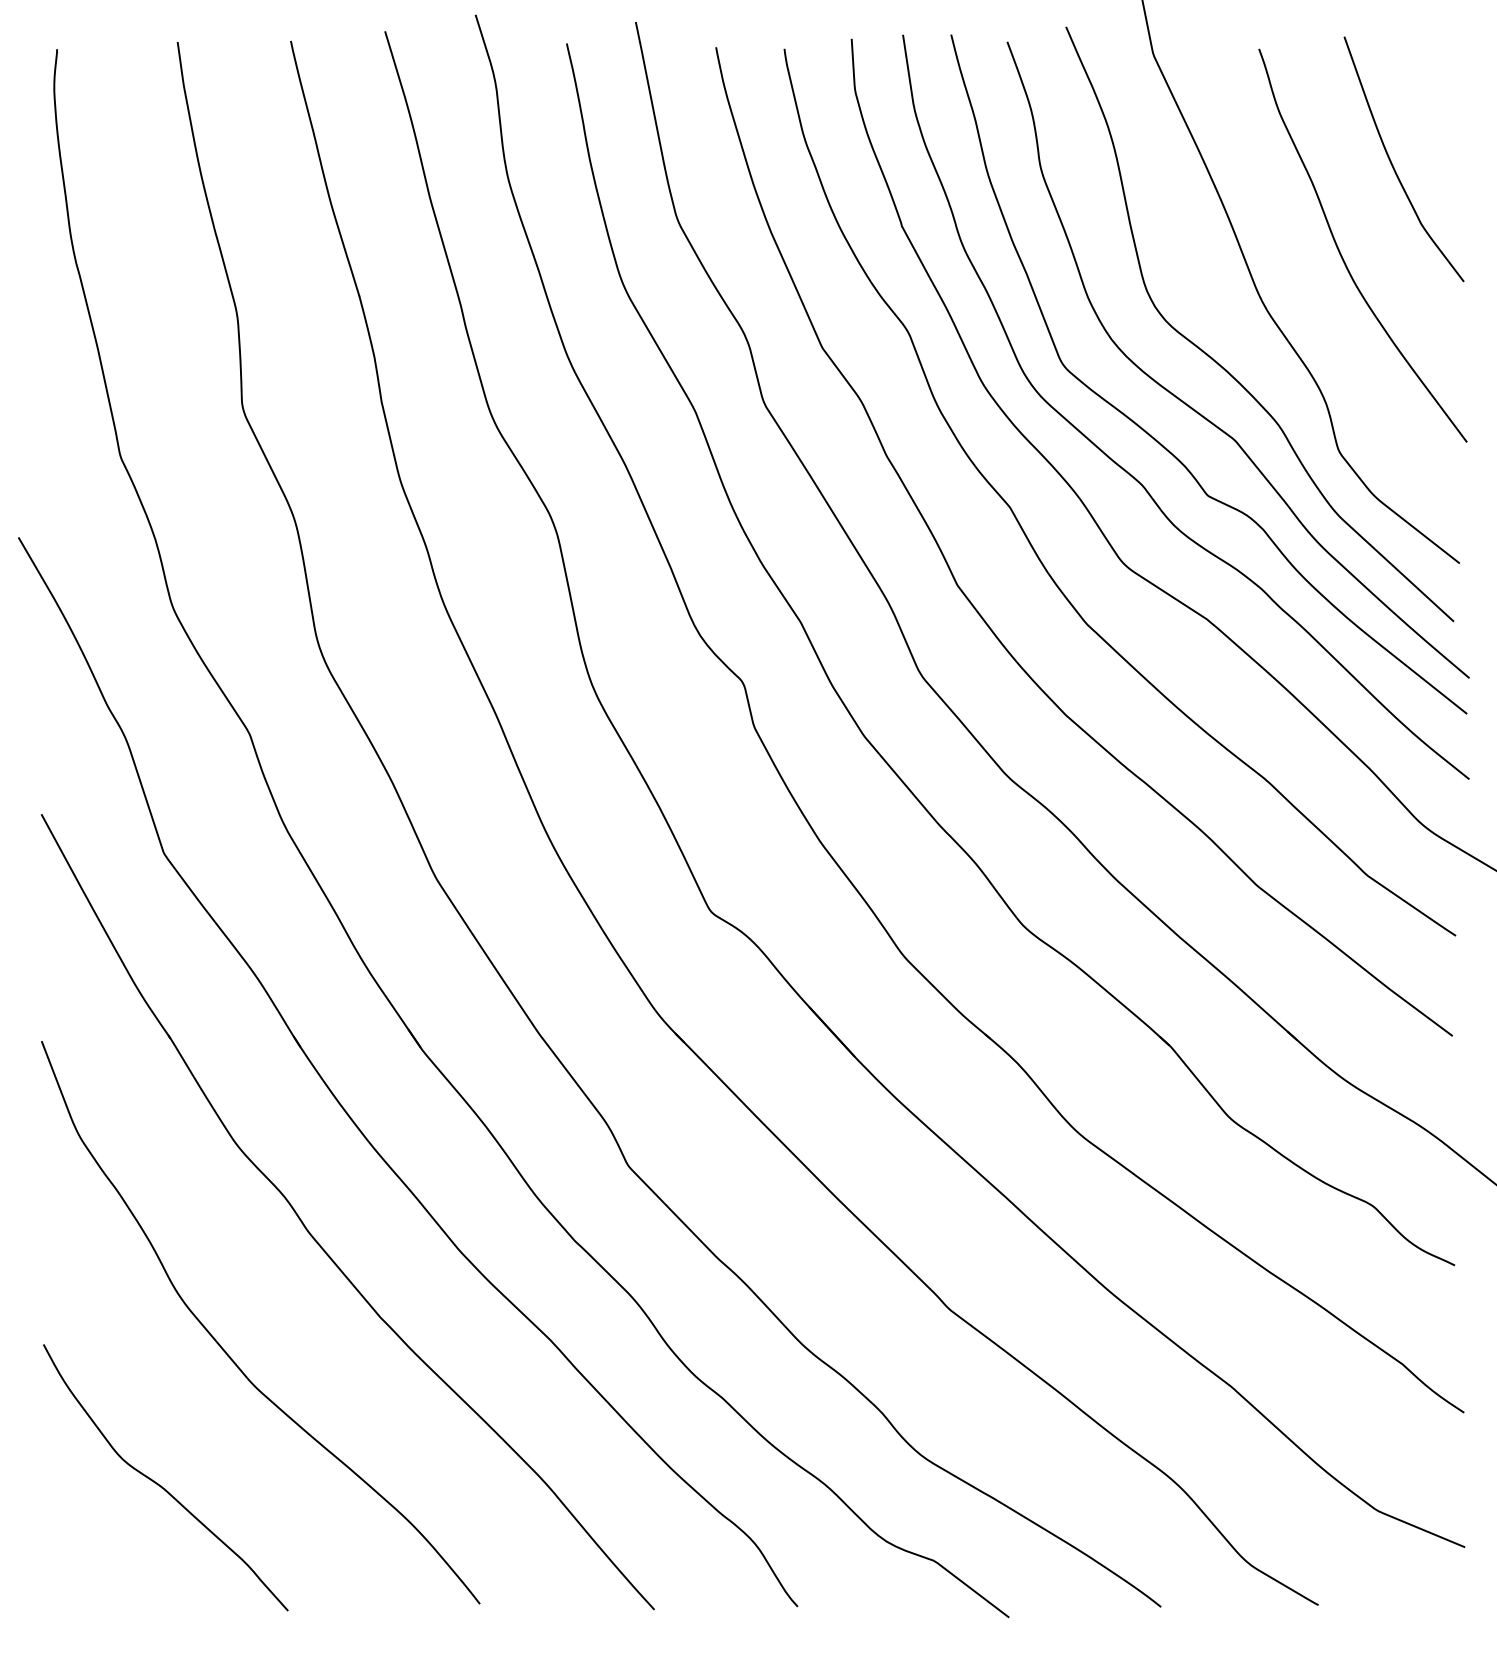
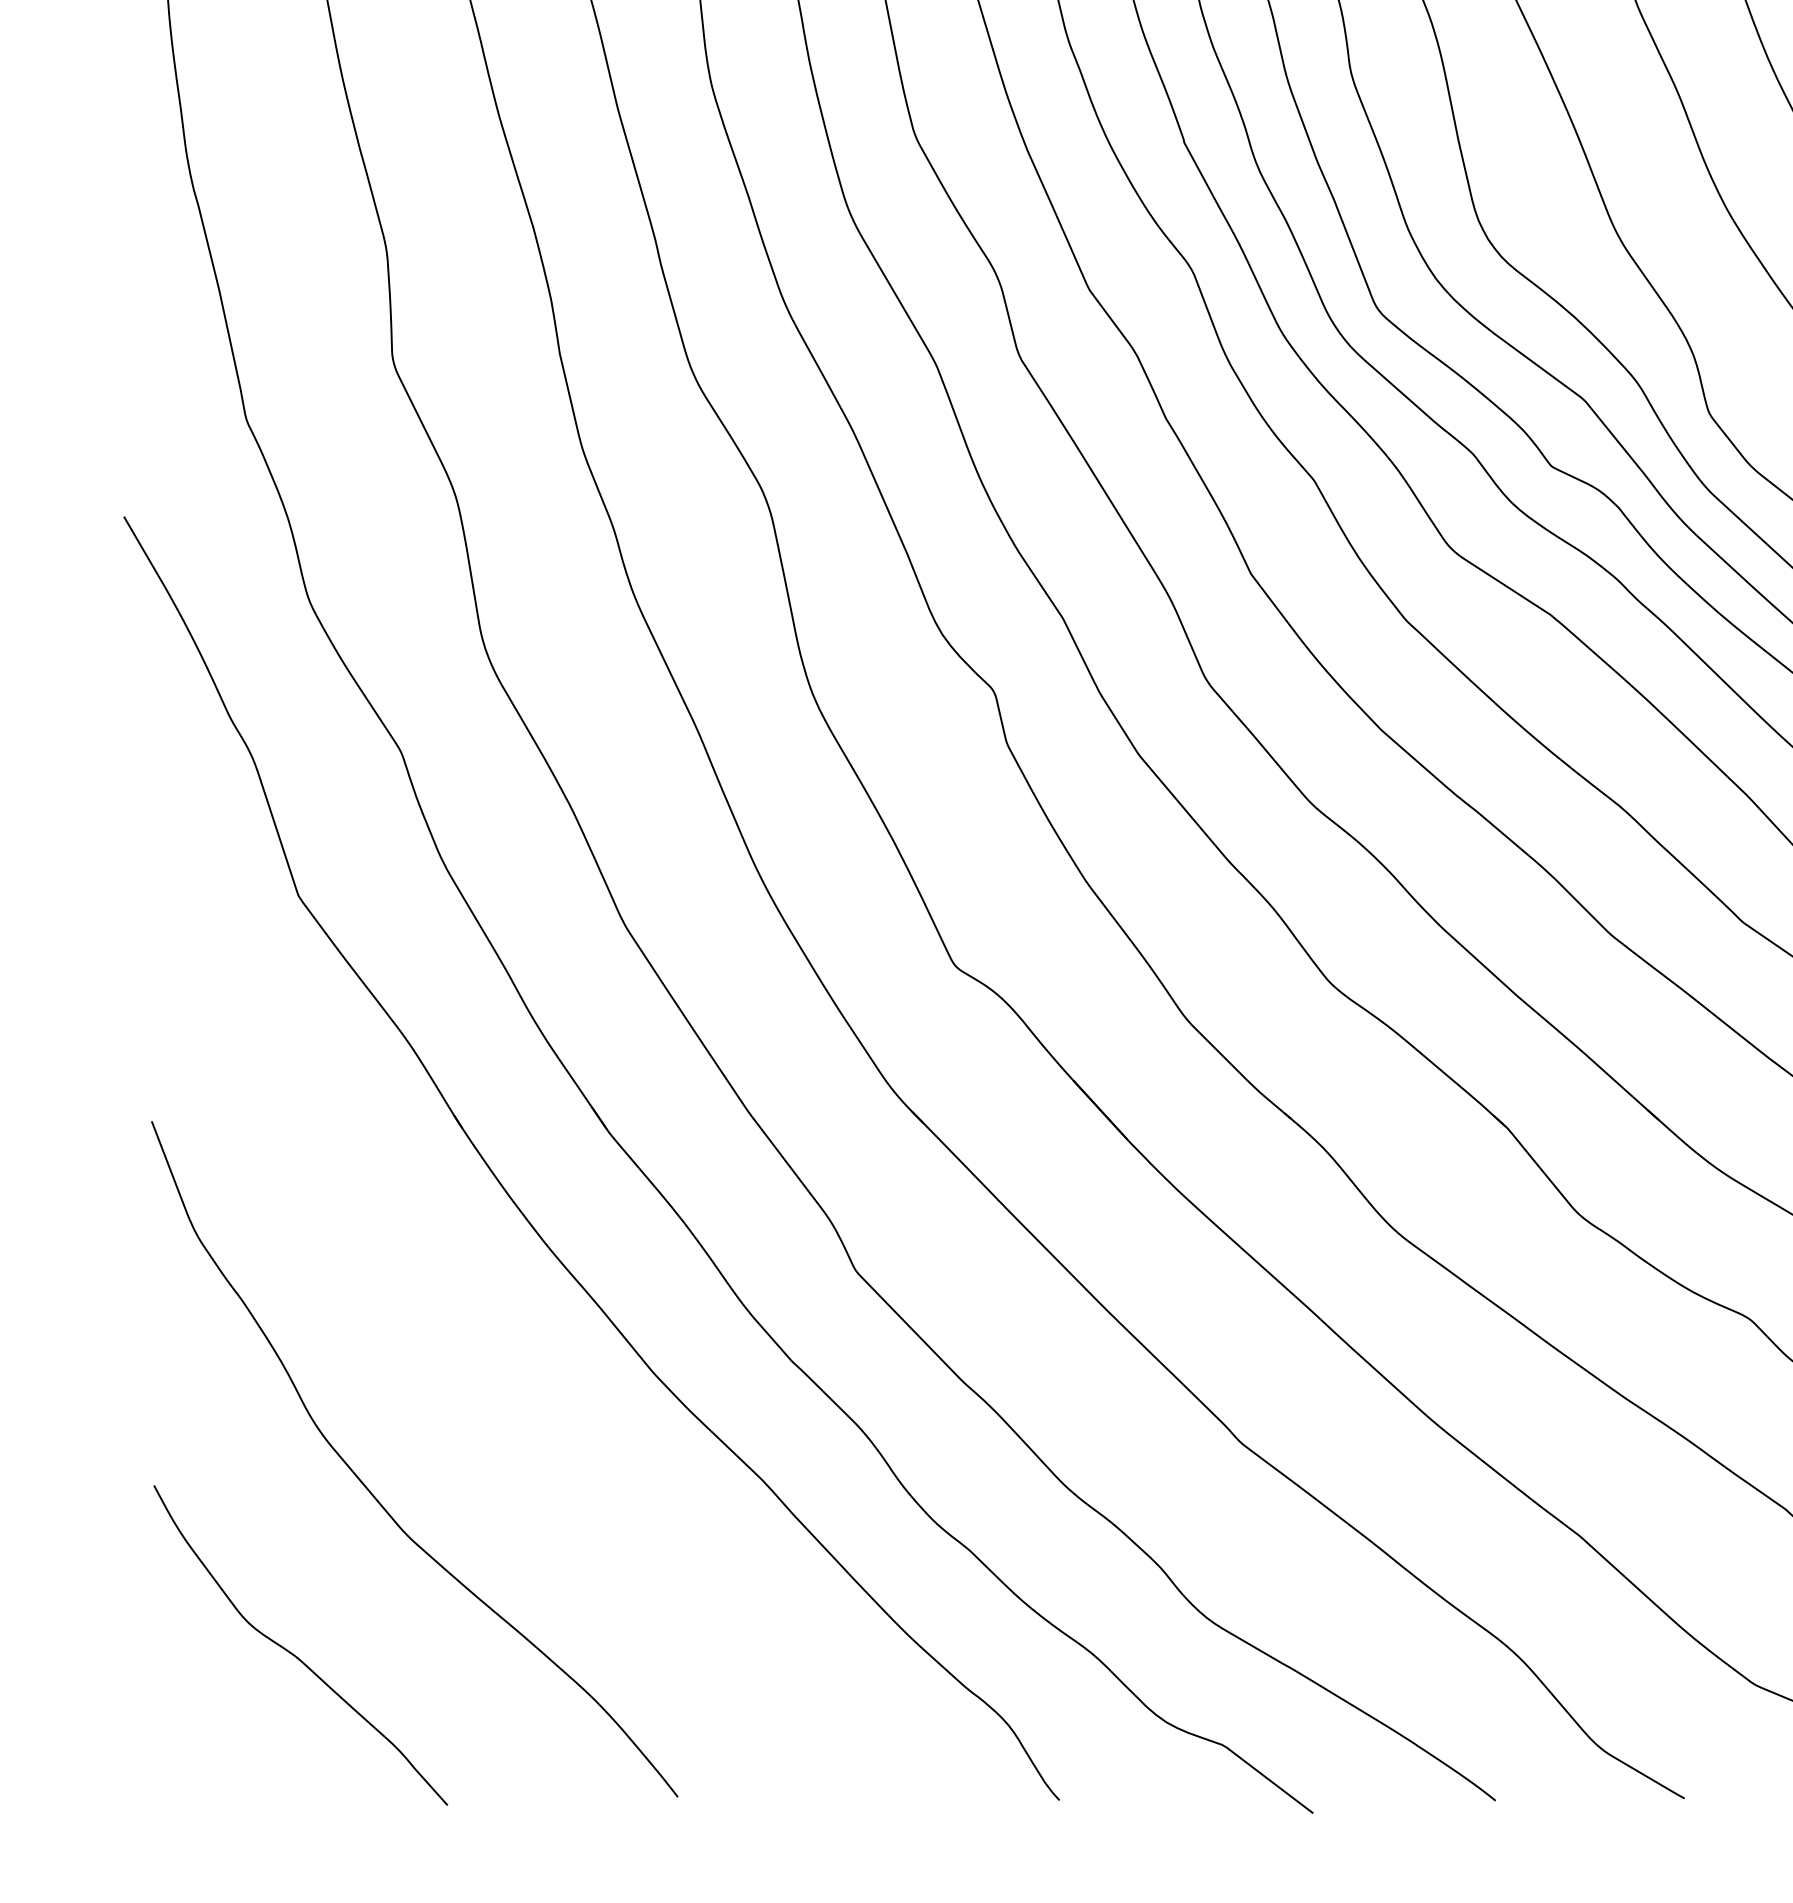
part: (315, 1238) -> (480, 1358), removed

